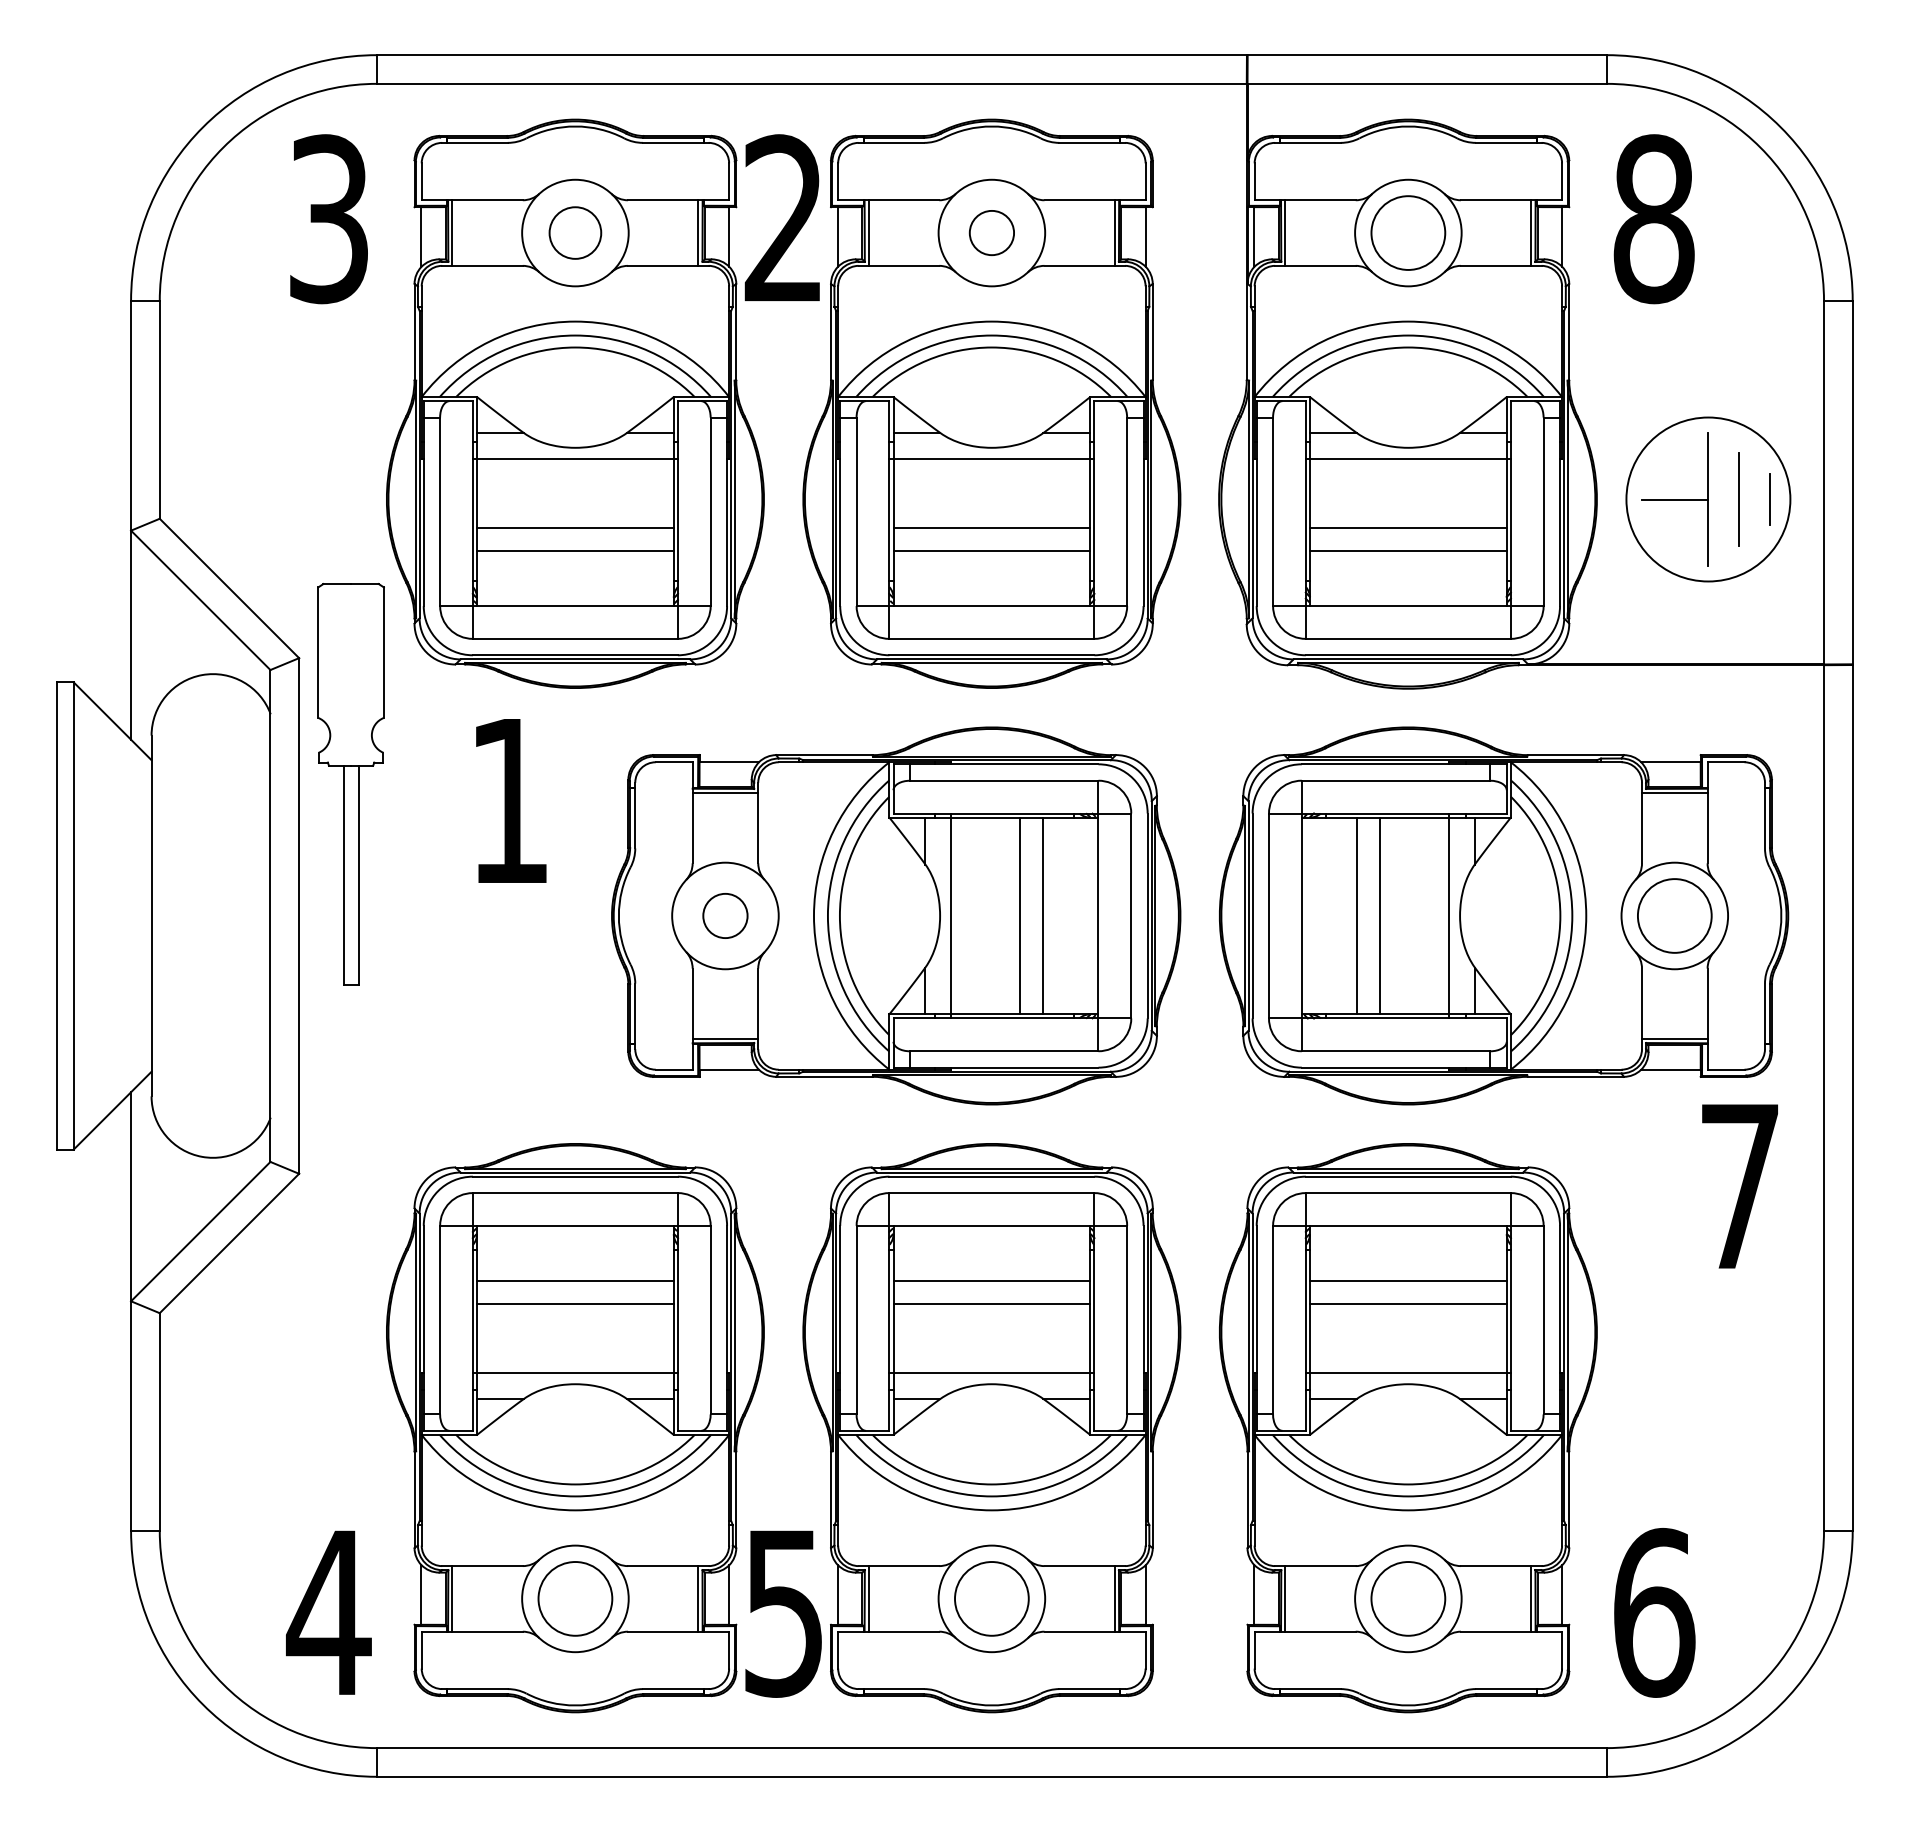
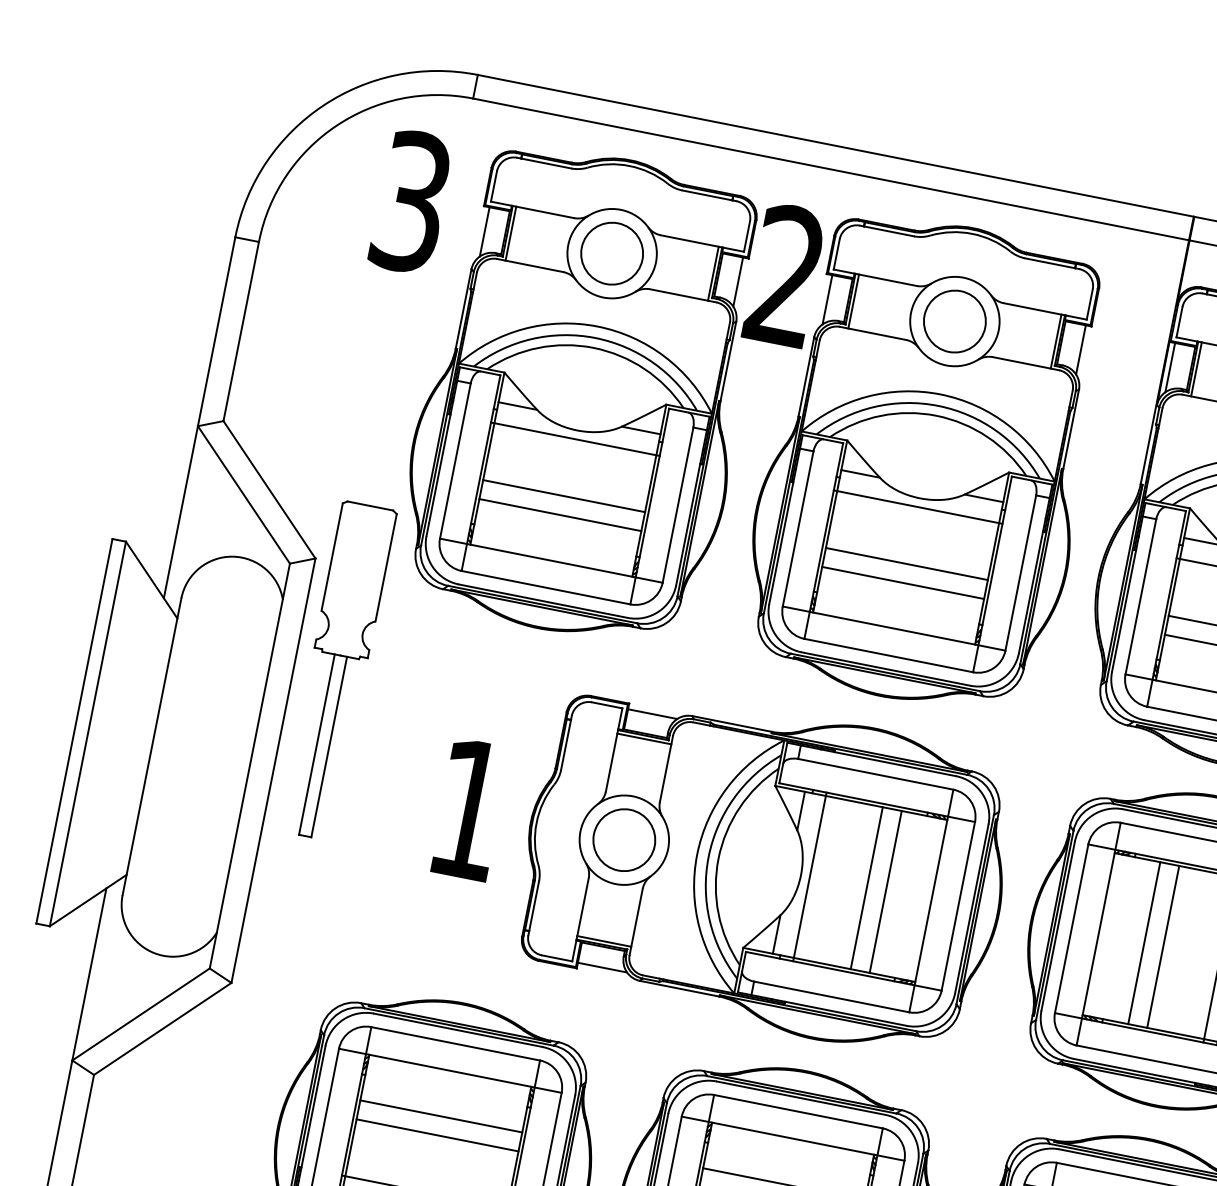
circle: (575, 232) -> (612, 253), size x1.43
circle: (991, 232) -> (954, 321), size x1.67
text: (511, 800) -> (470, 809), moved
circle: (725, 915) -> (624, 839), size x1.67

